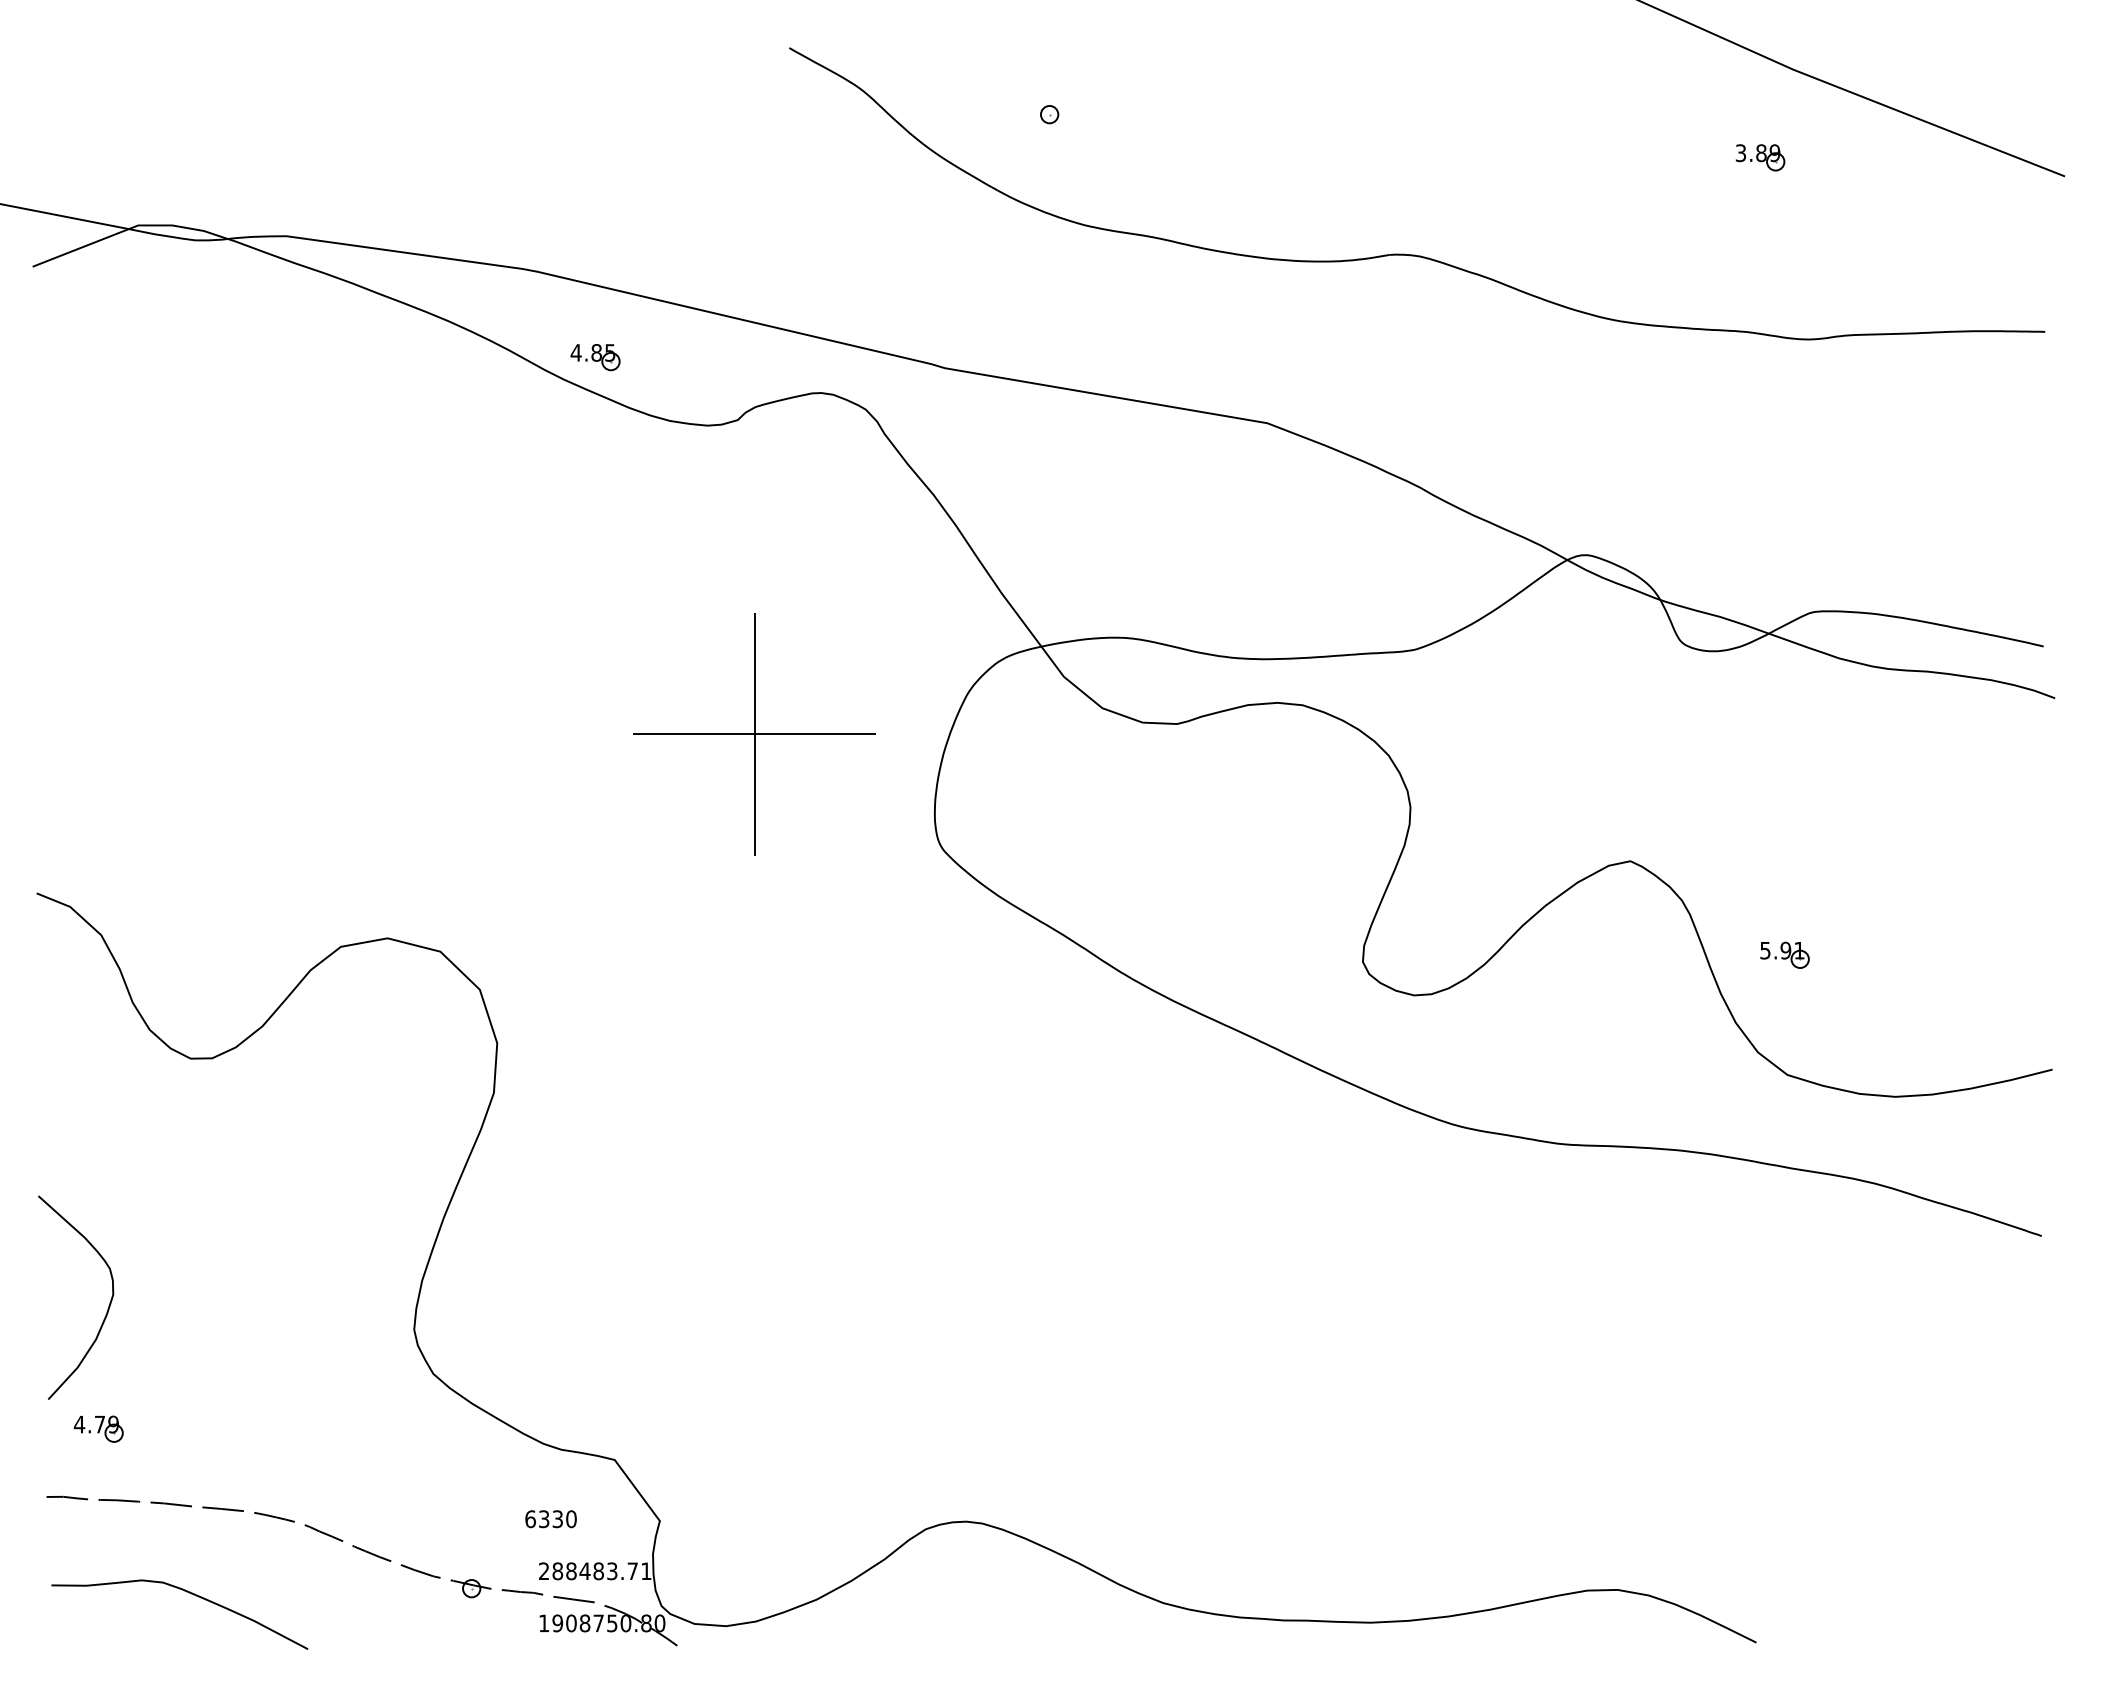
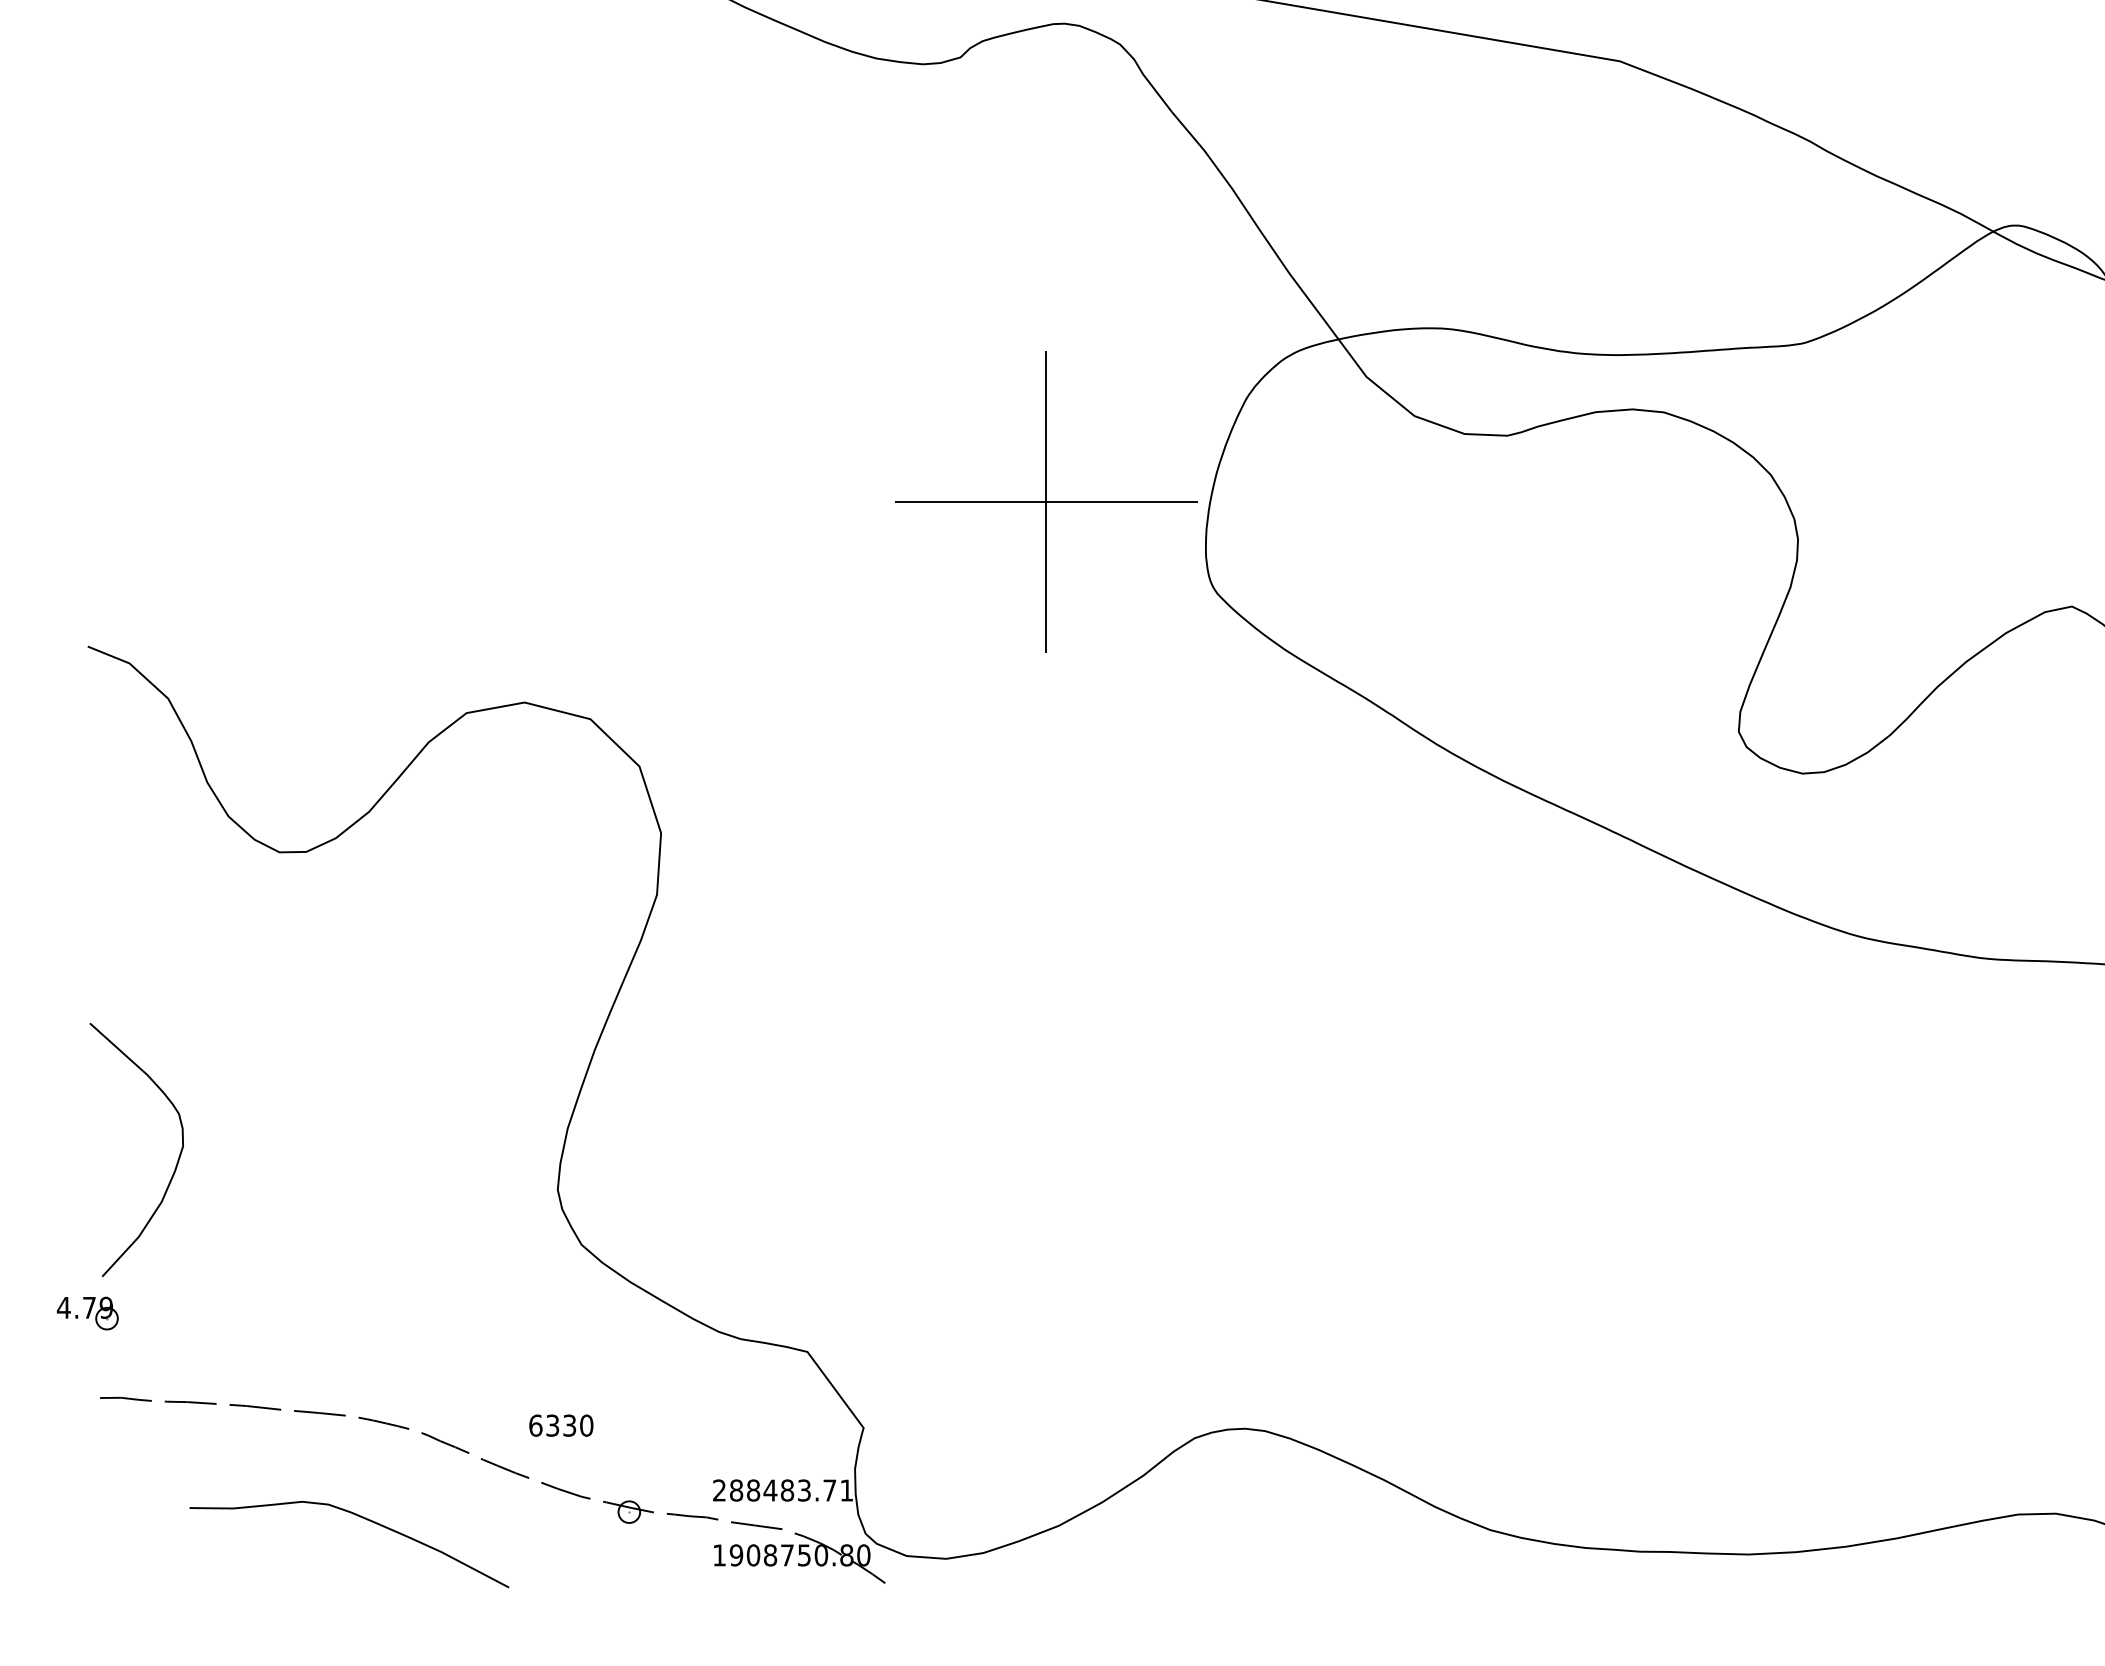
part: (754, 734) -> (1046, 502), moved
part: (98, 1428) -> (87, 1312), moved
text: (550, 1519) -> (560, 1426), moved
curve: (186, 1592) -> (357, 1516), moved

